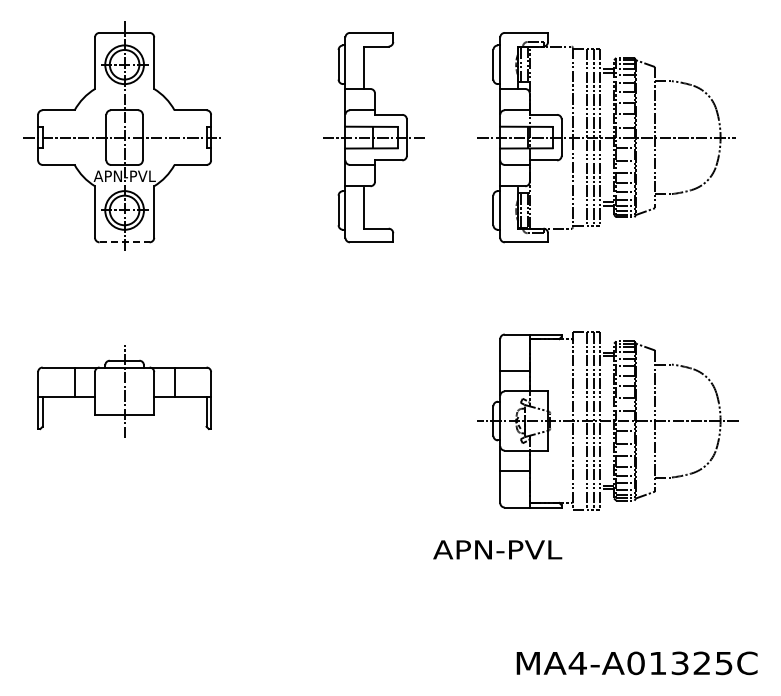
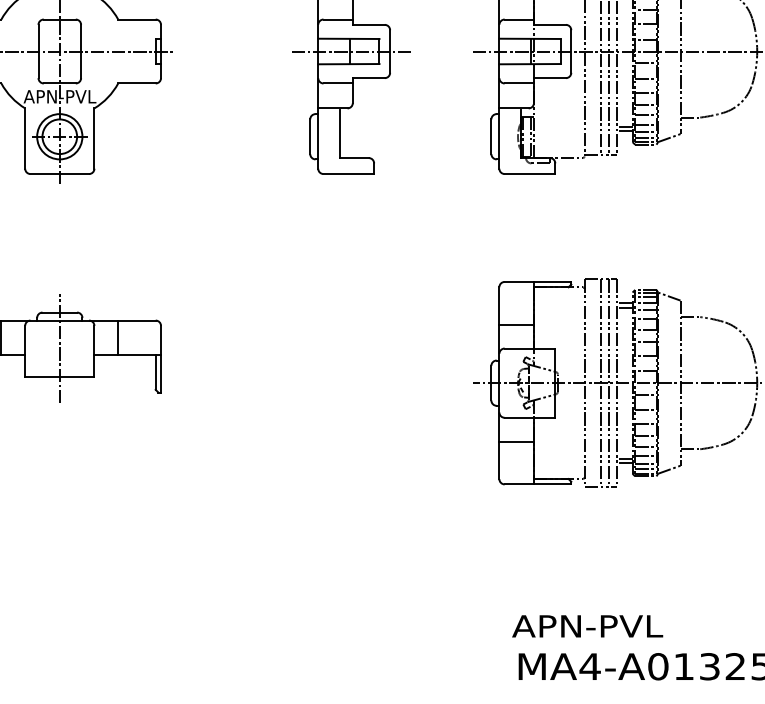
line: (125, 242) -> (60, 174), dashed -> solid
text: (497, 549) -> (587, 625), moved

